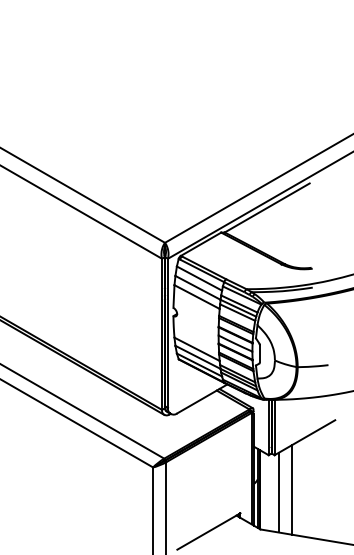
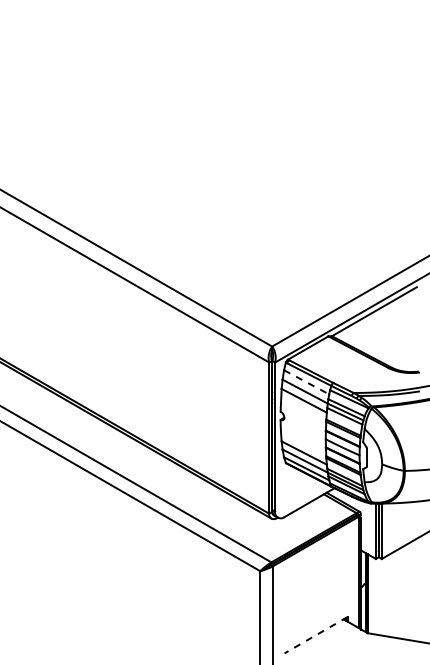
line: (199, 278) -> (306, 382), solid -> dashed
line: (291, 489) -> (398, 593), removed
line: (278, 492) -> (385, 596), removed
line: (208, 531) -> (315, 635), solid -> dashed

